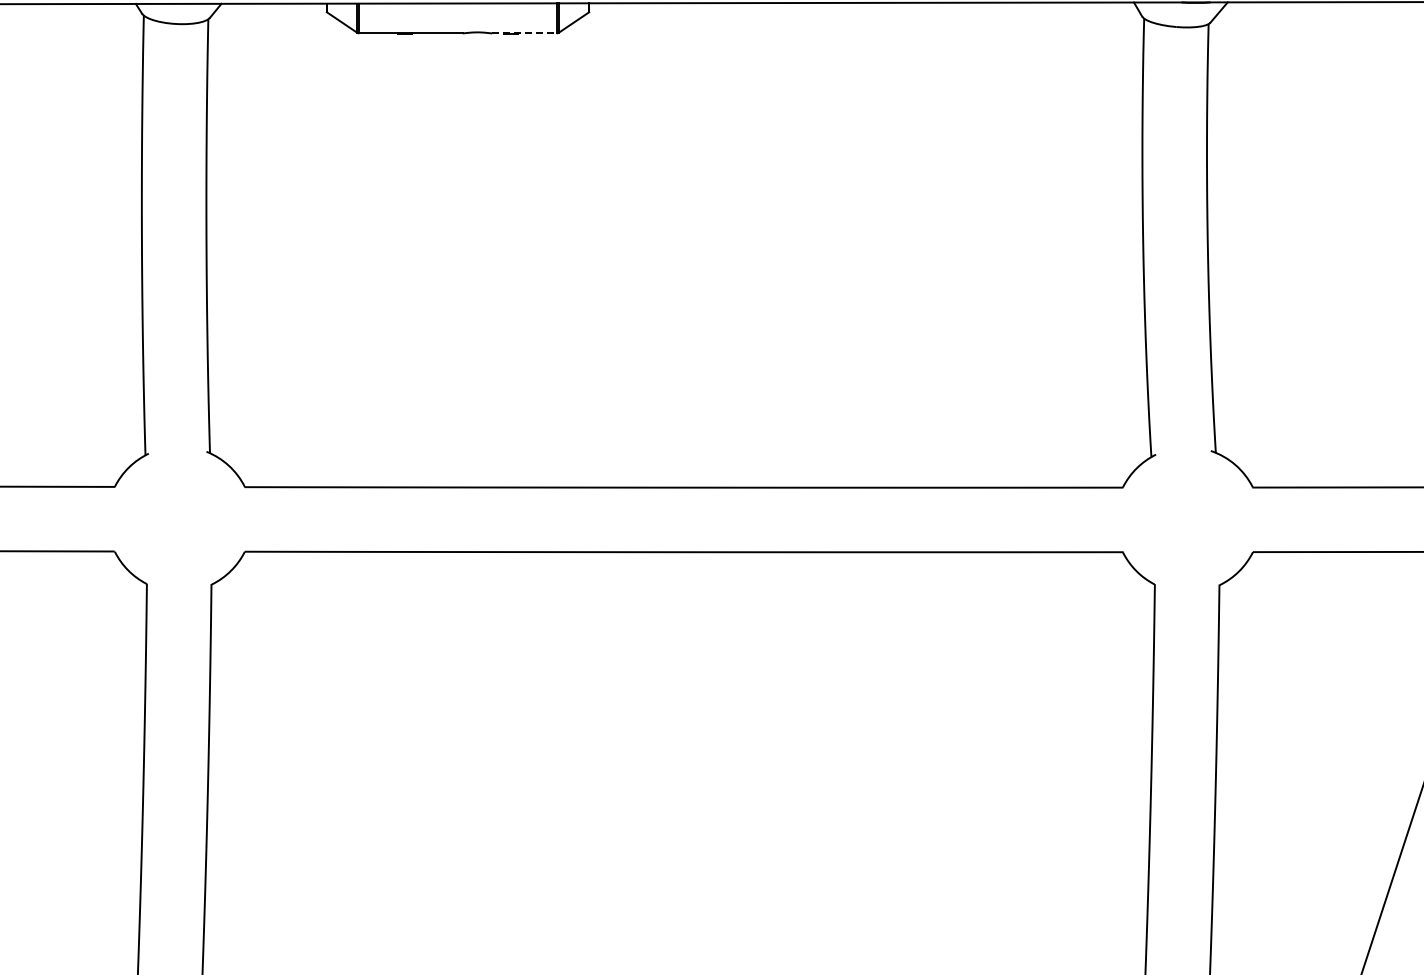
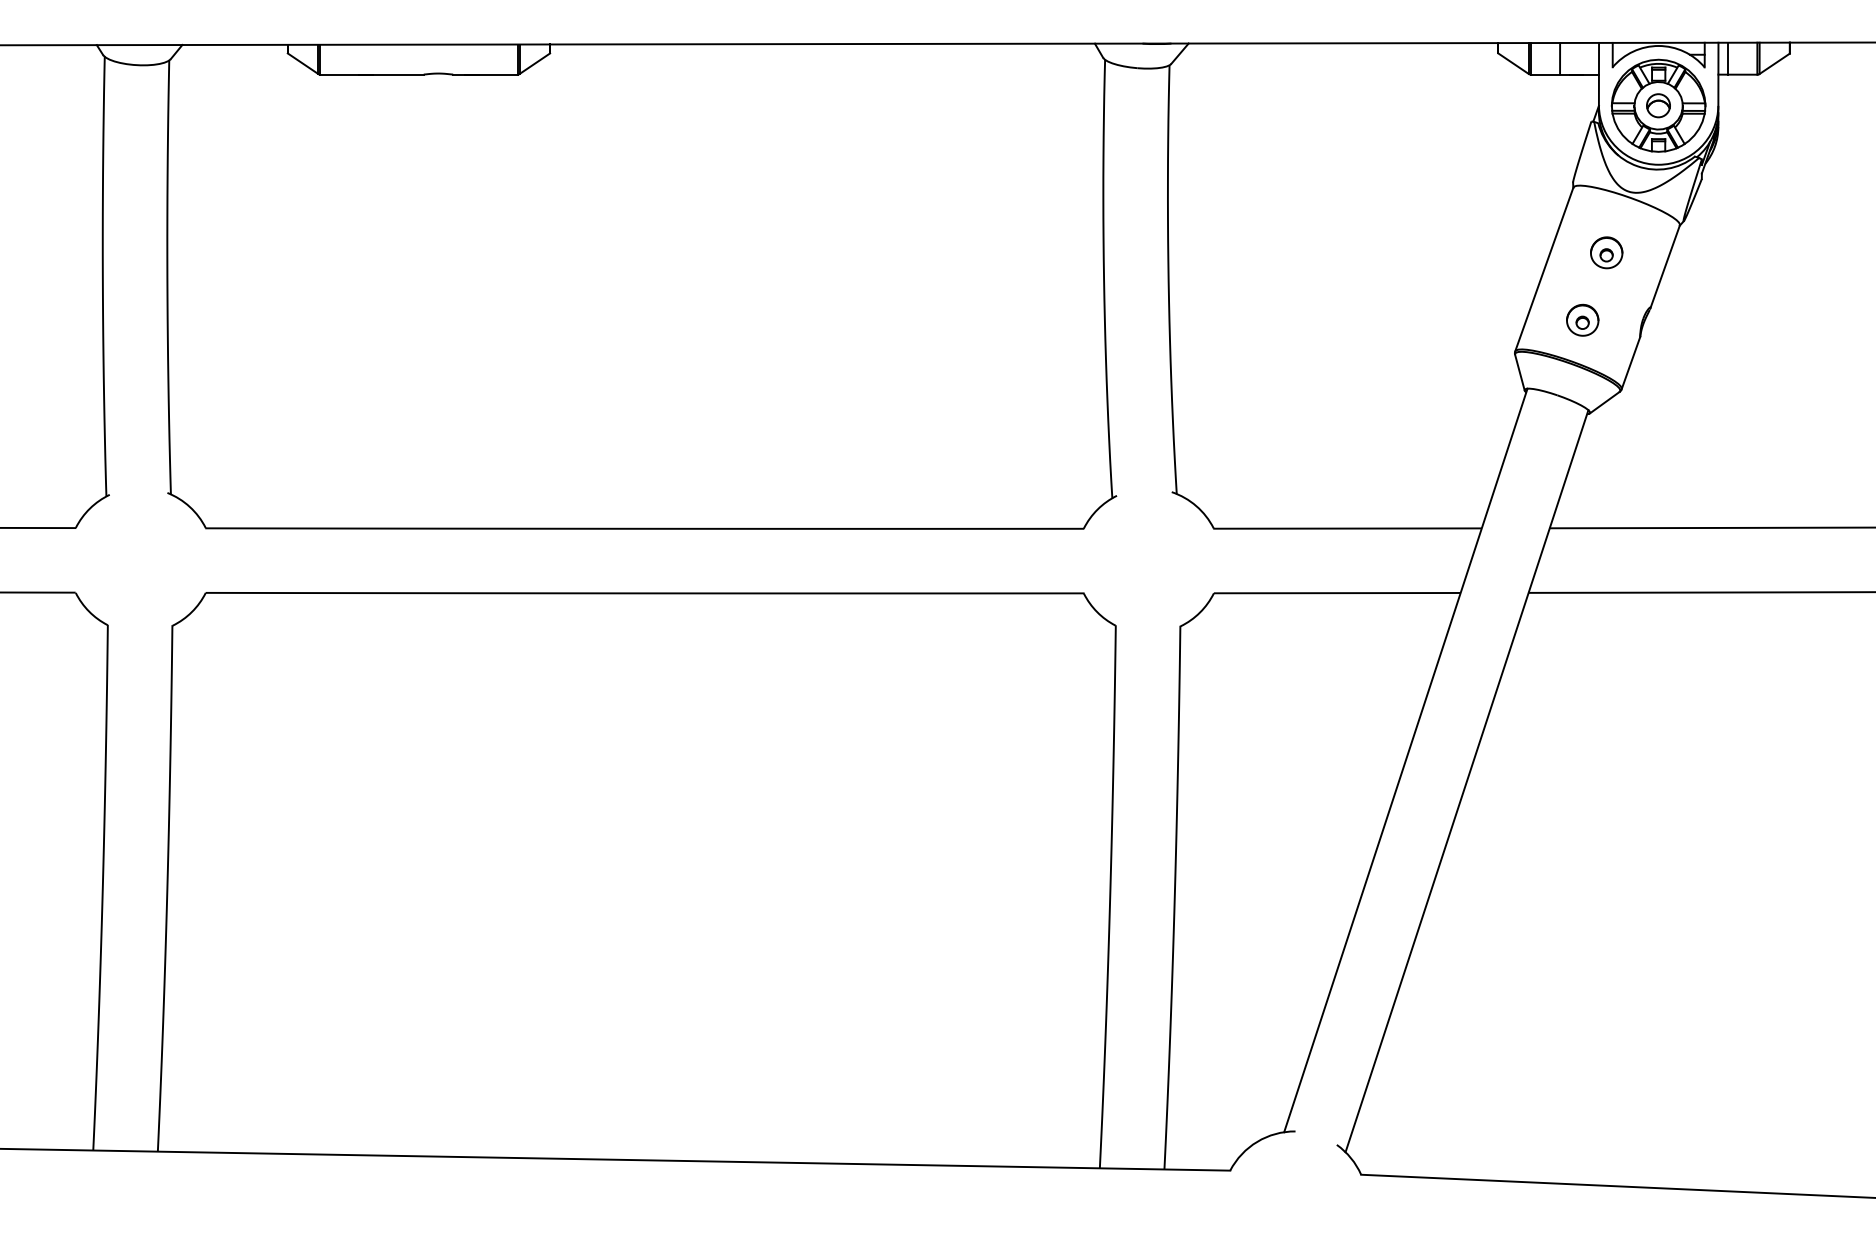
line: (524, 33) -> (485, 74), dashed -> solid

